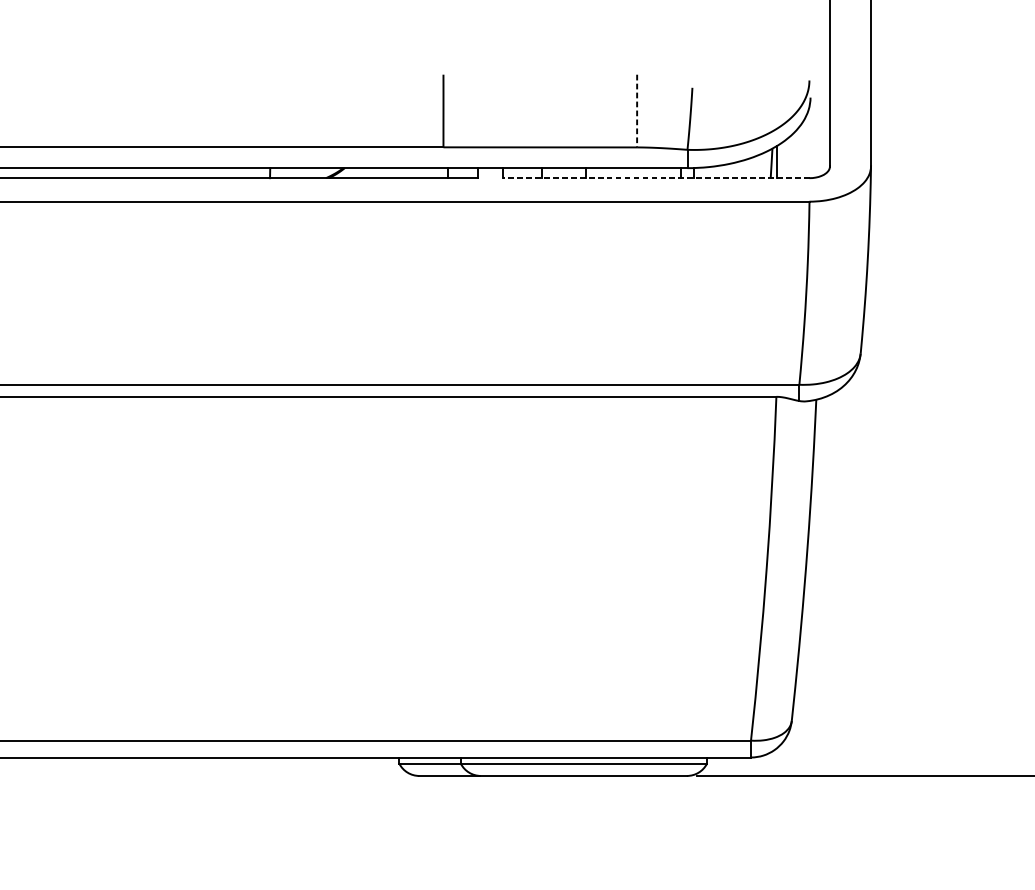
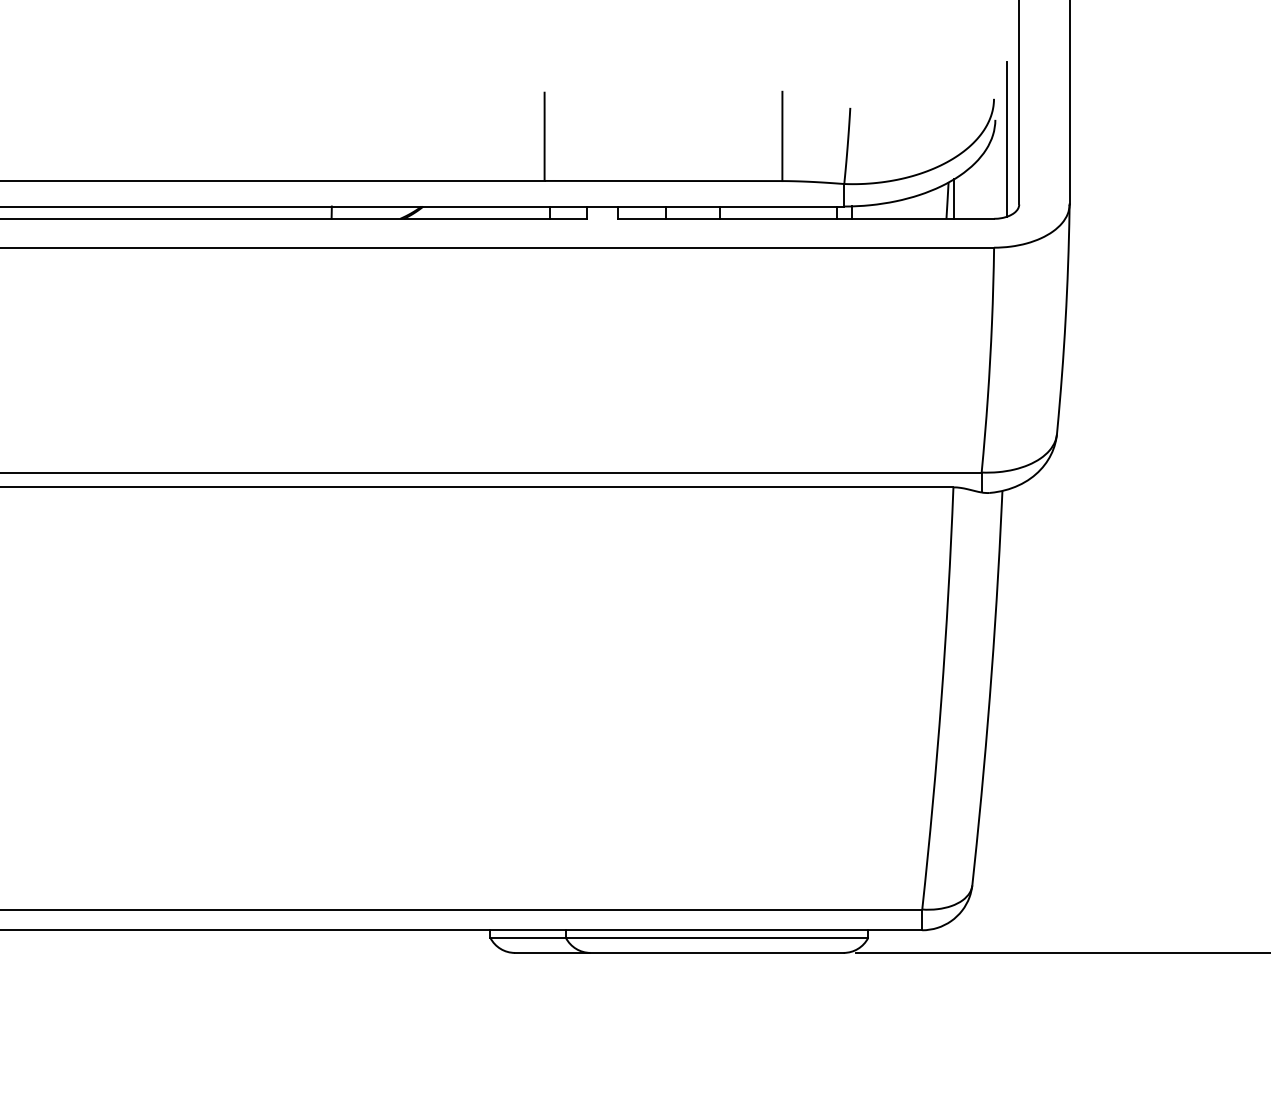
line: (637, 111) -> (782, 136), dashed -> solid
line: (819, 112) -> (1006, 138), added
line: (655, 177) -> (805, 218), dashed -> solid

